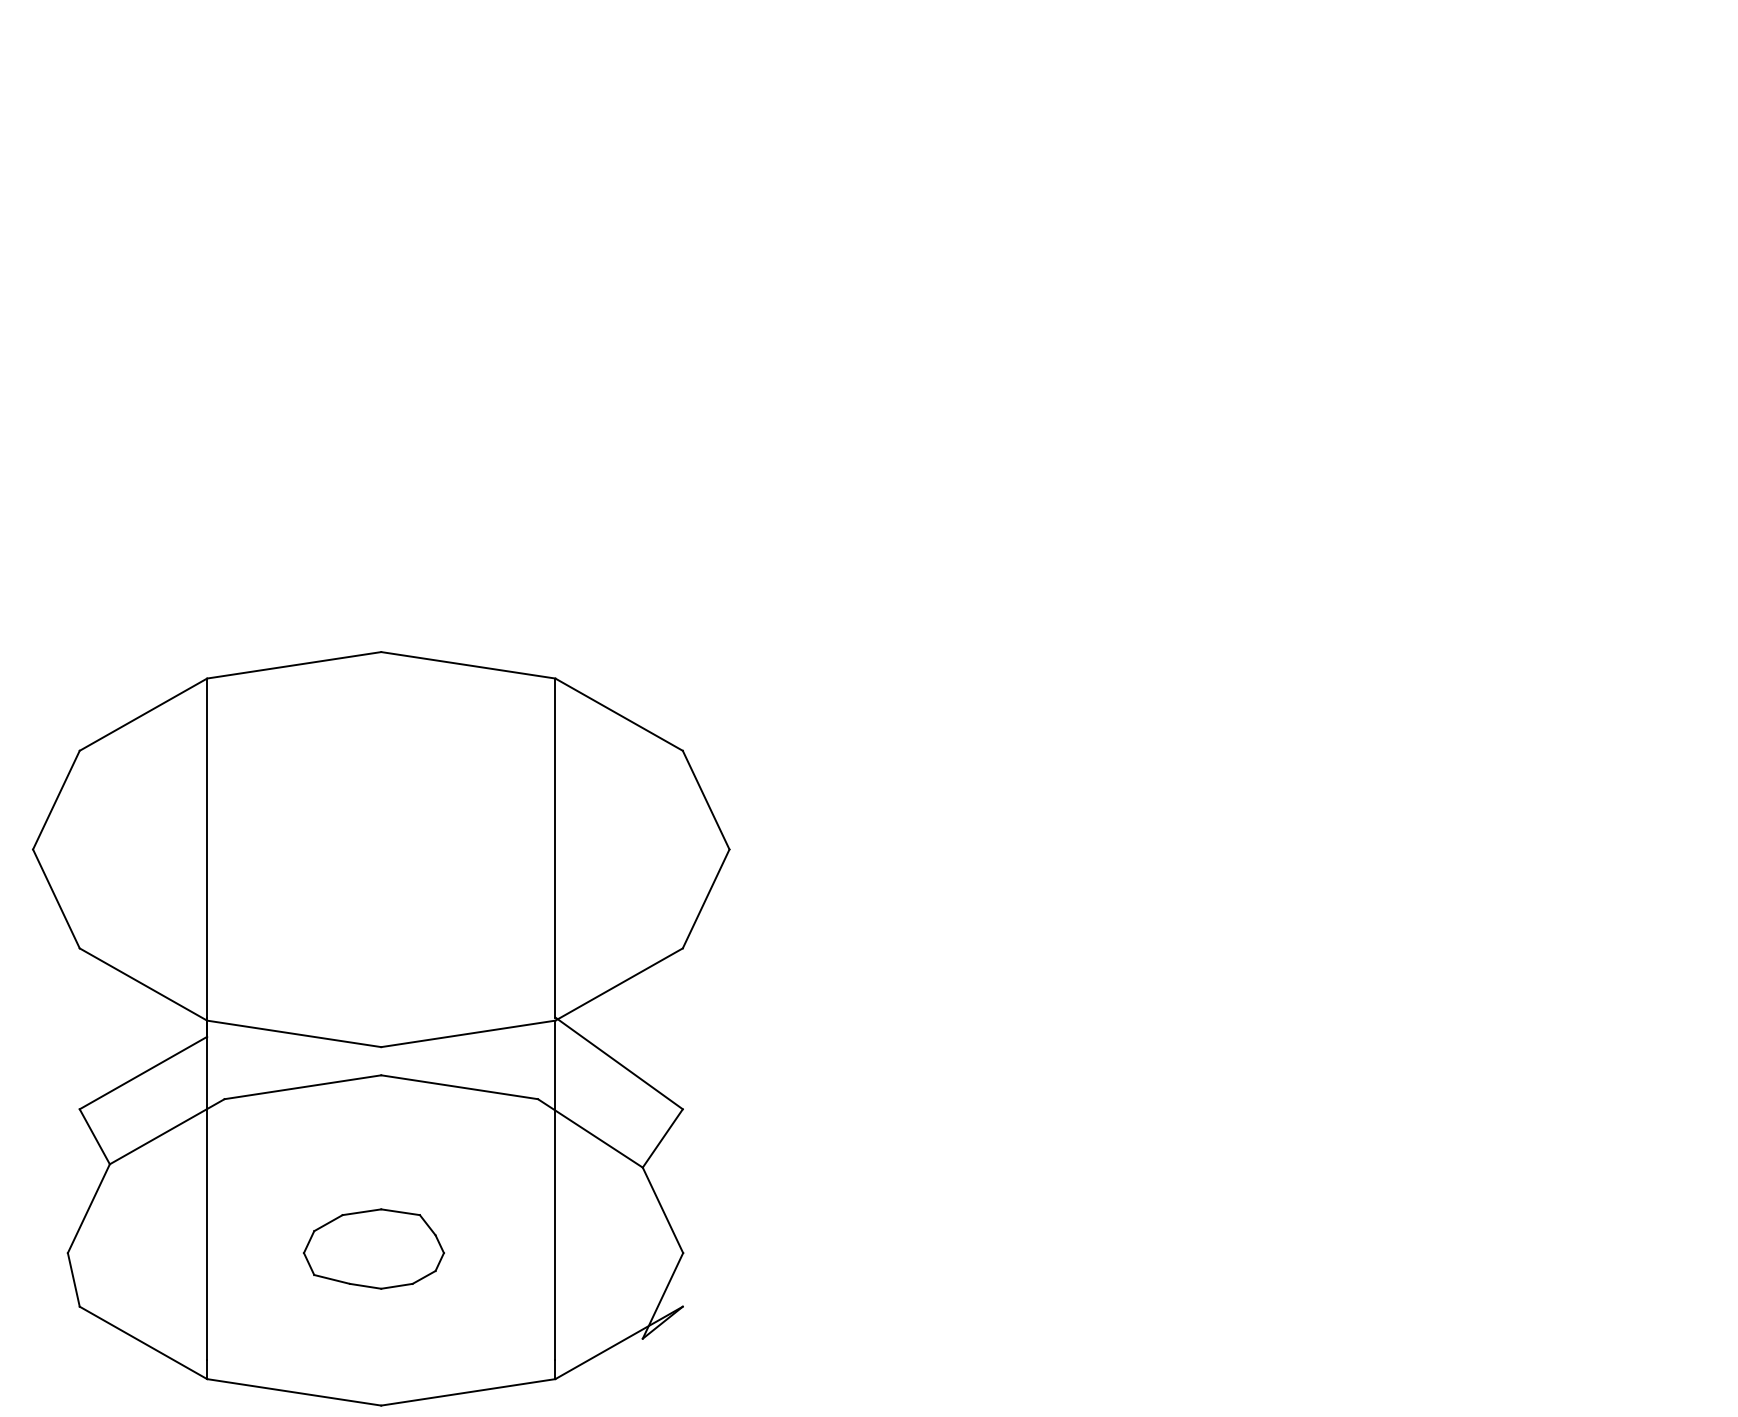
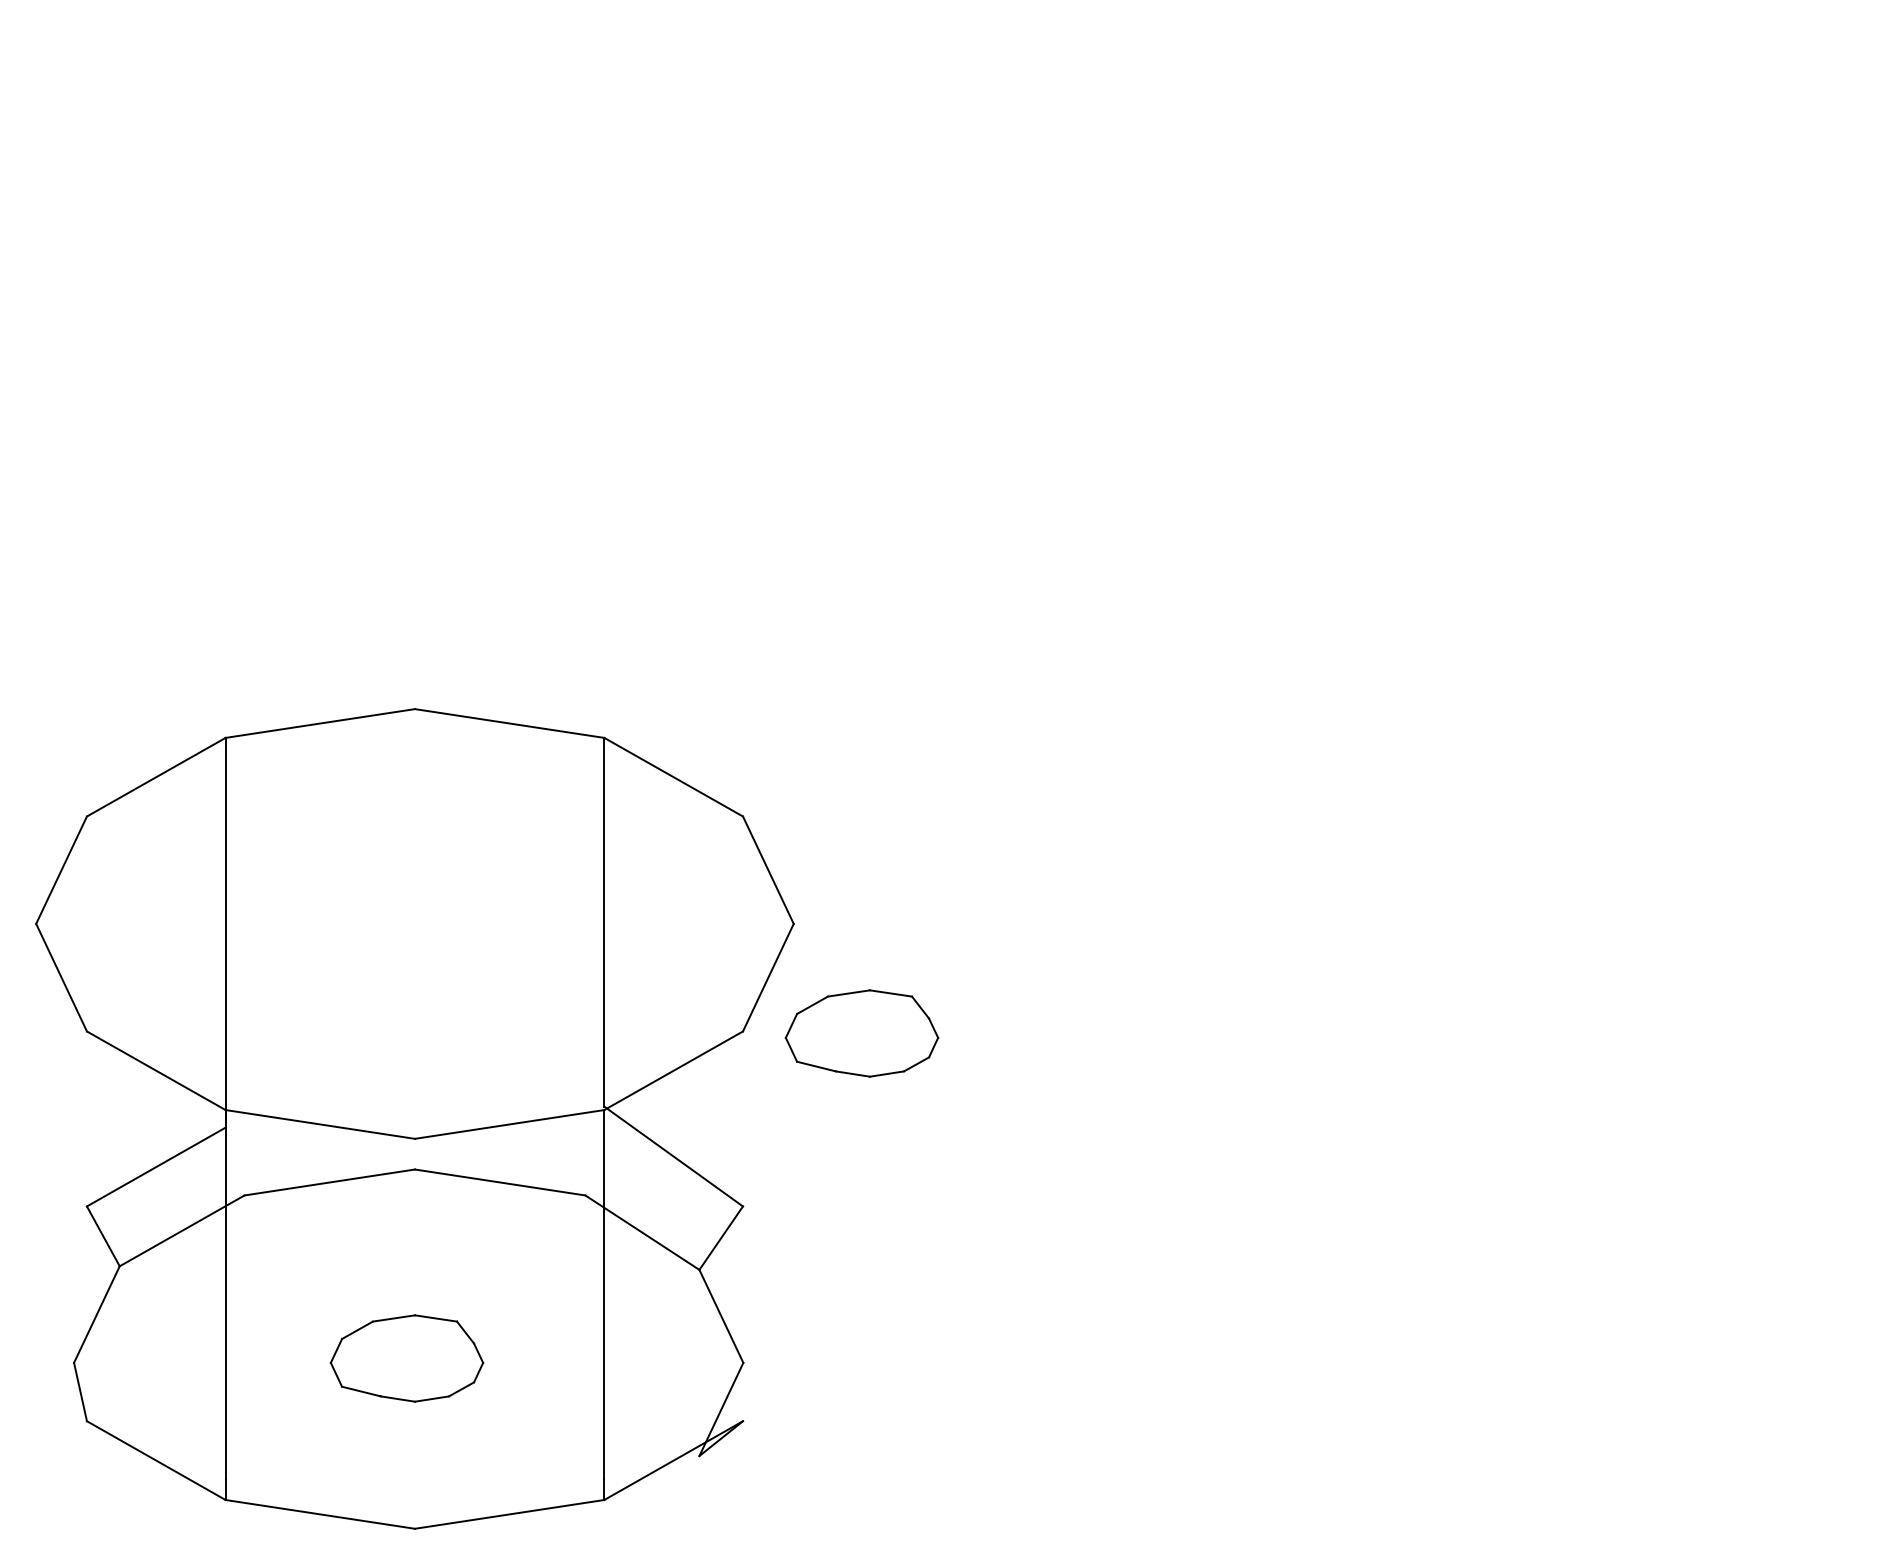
part: (791, 950) -> (861, 1033), added

